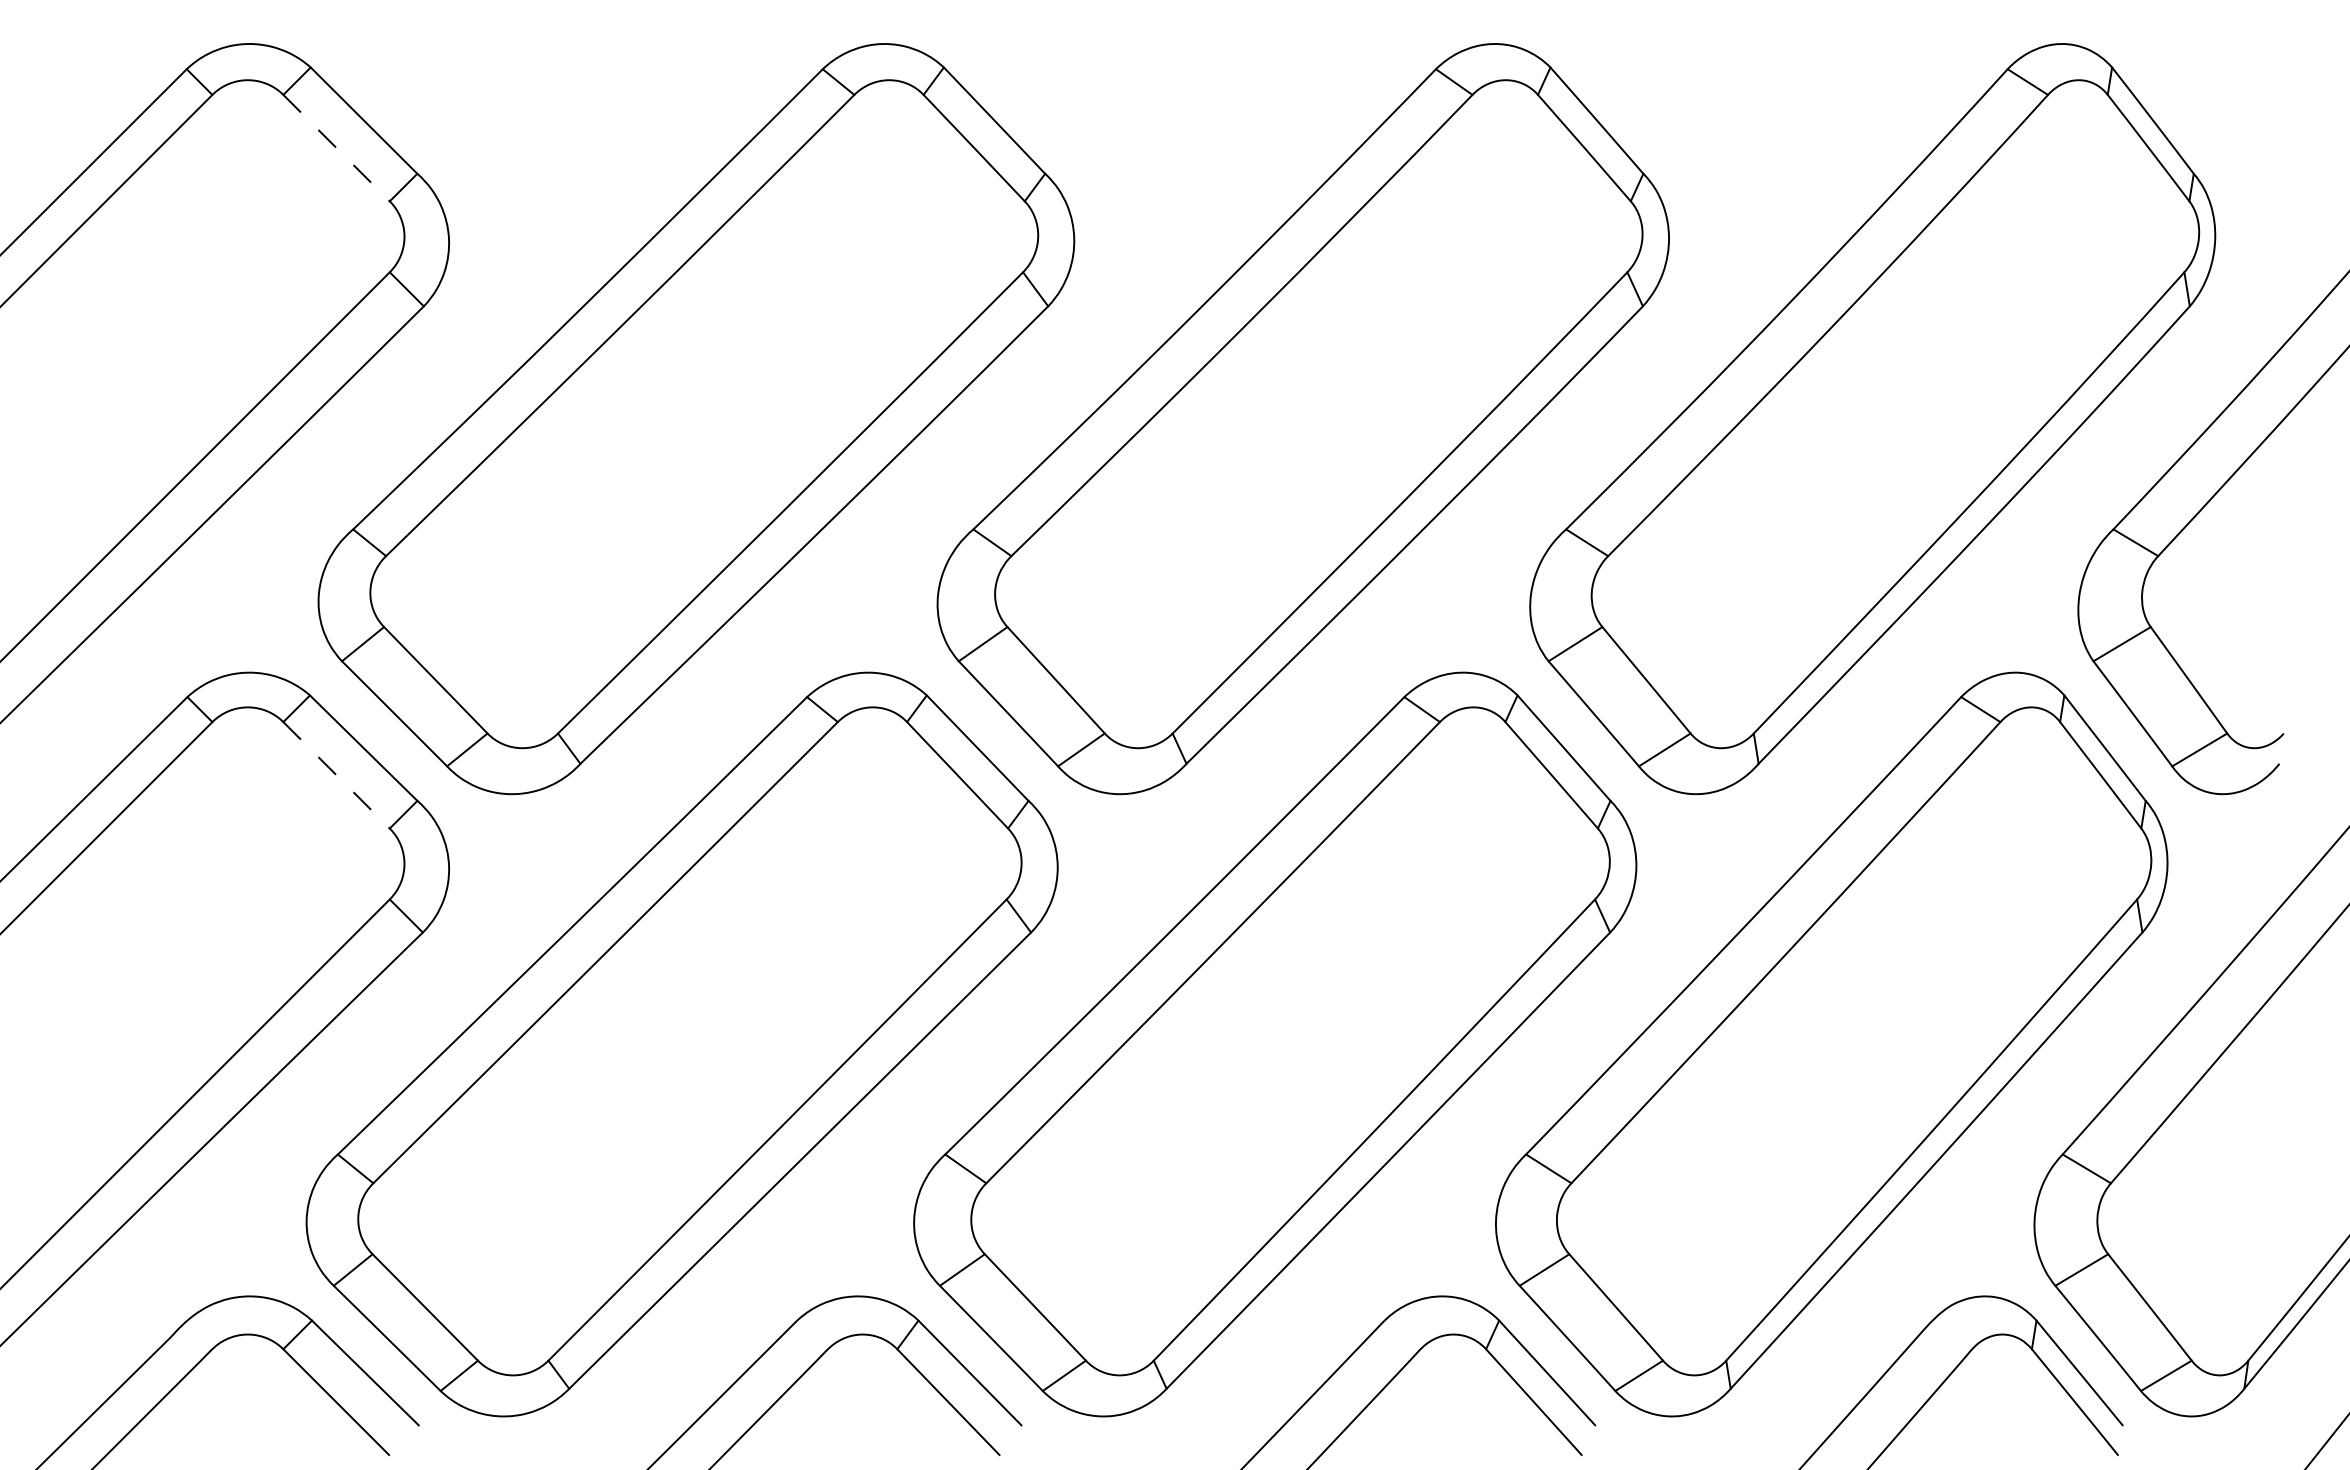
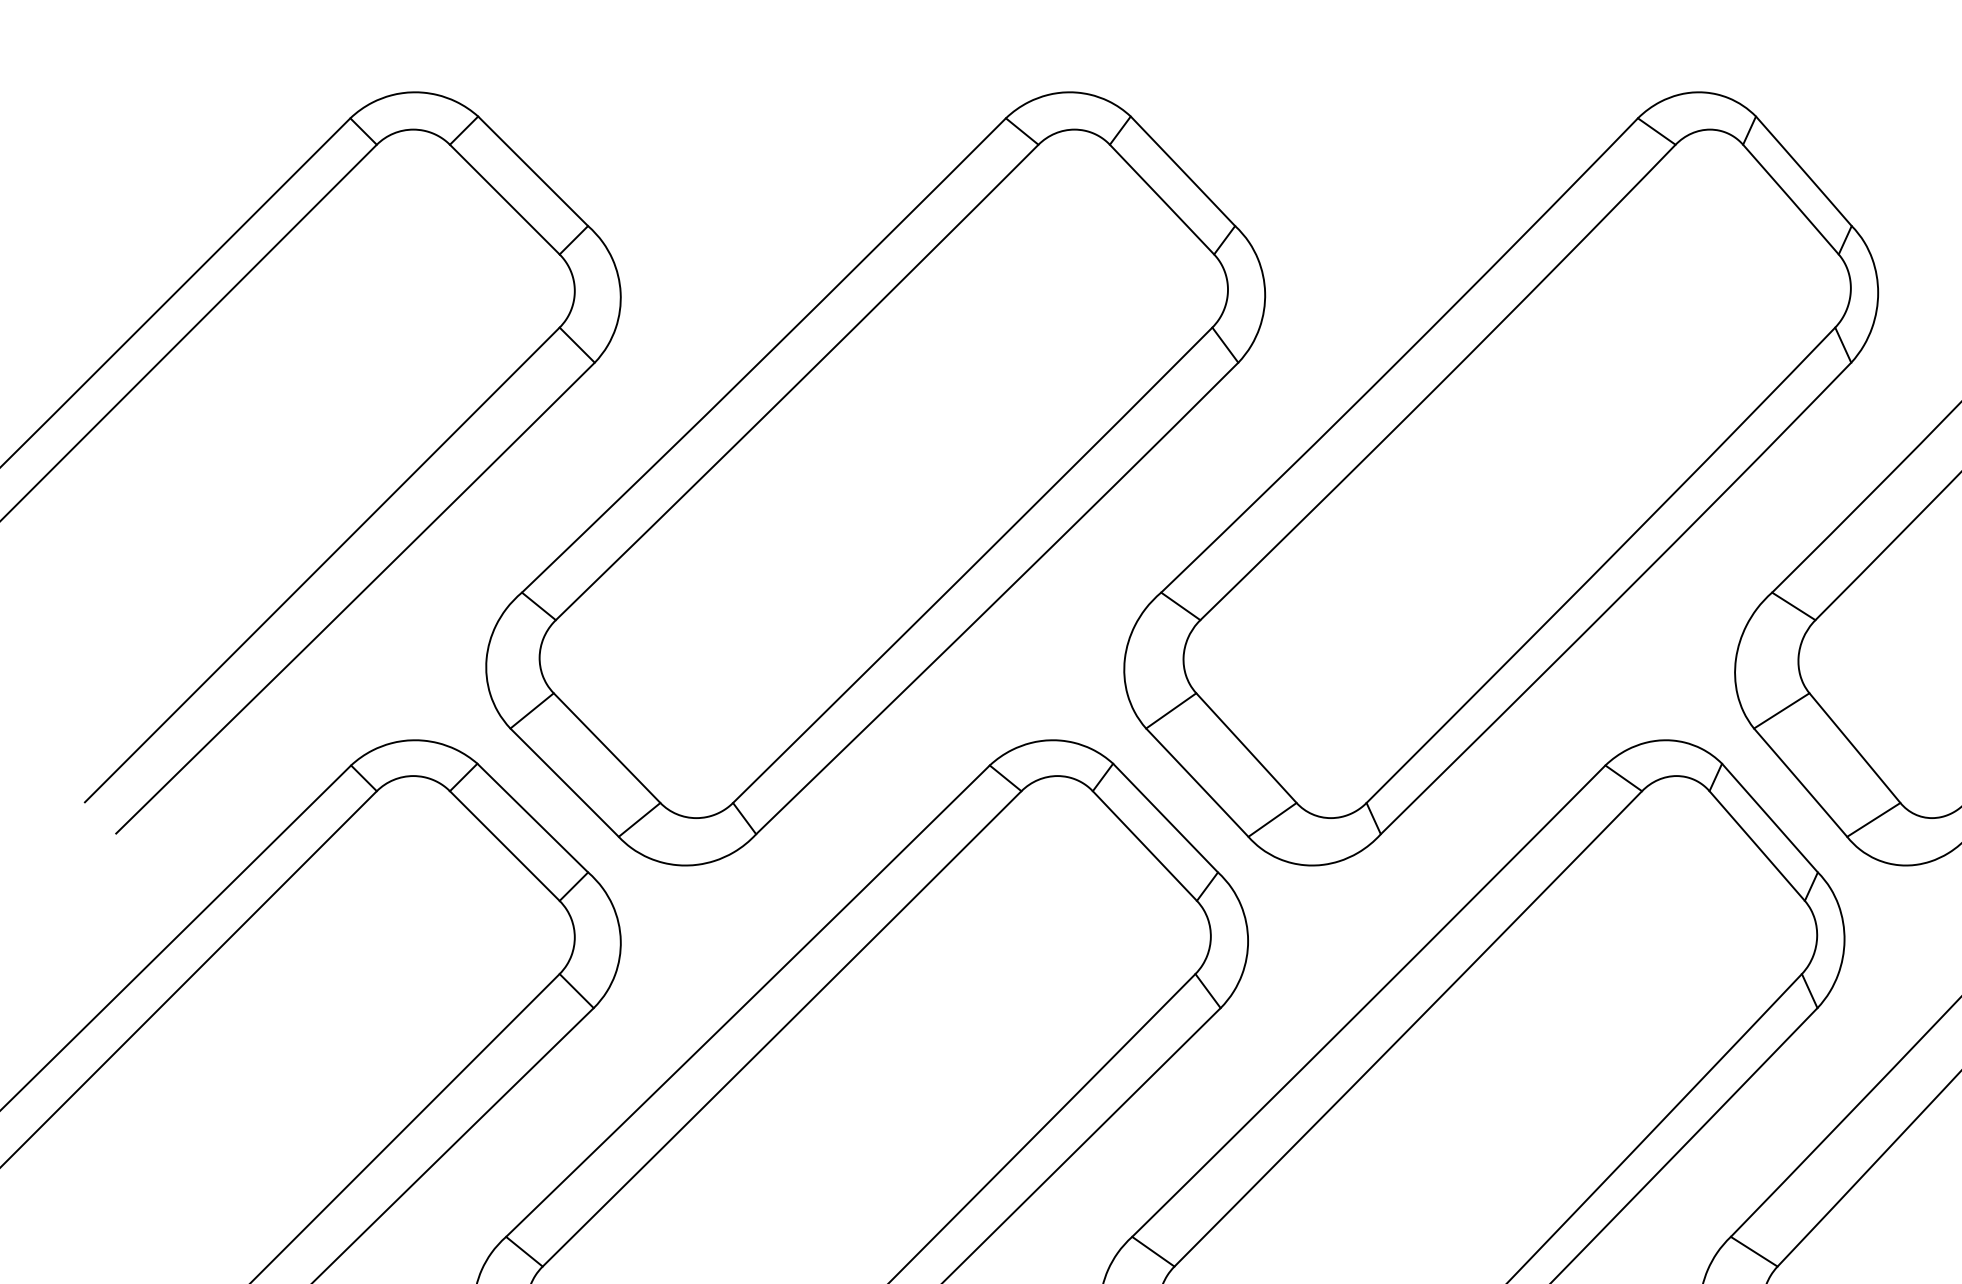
line: (336, 148) -> (504, 200), dashed -> solid
line: (336, 775) -> (504, 846), dashed -> solid

